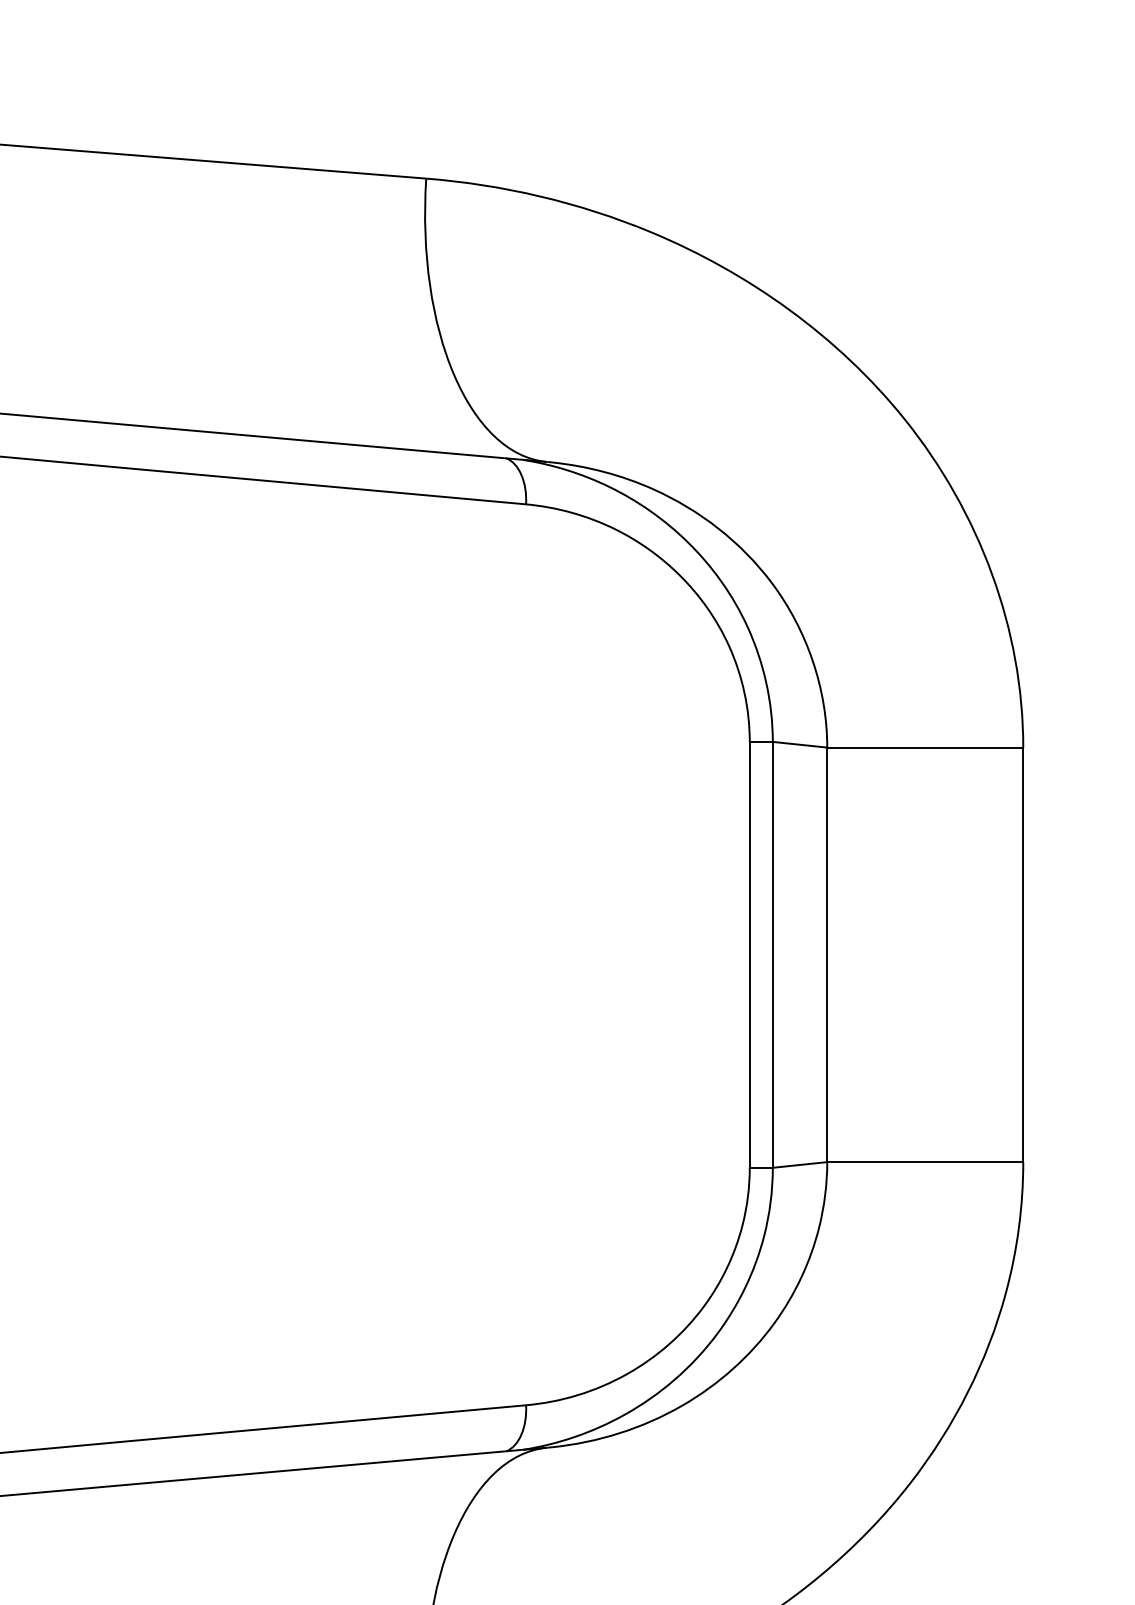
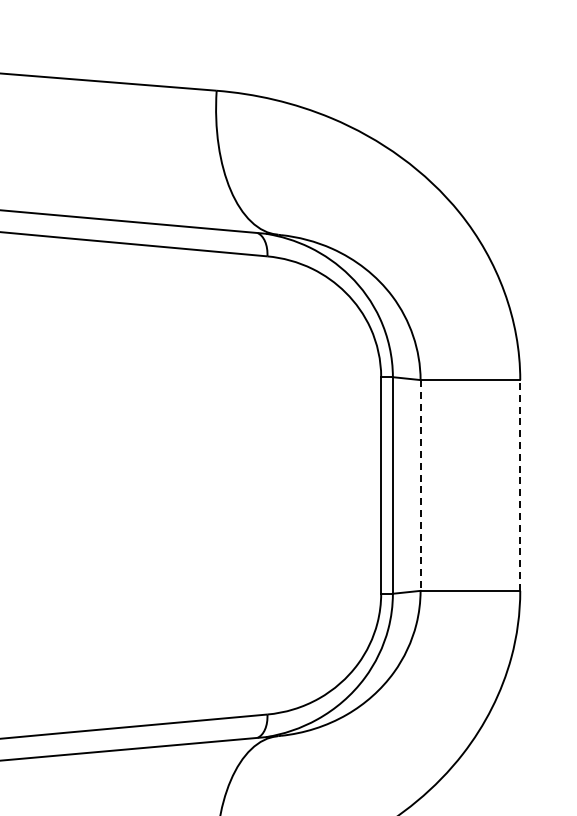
line: (1023, 952) -> (520, 484), solid -> dashed
line: (827, 954) -> (420, 485), solid -> dashed

